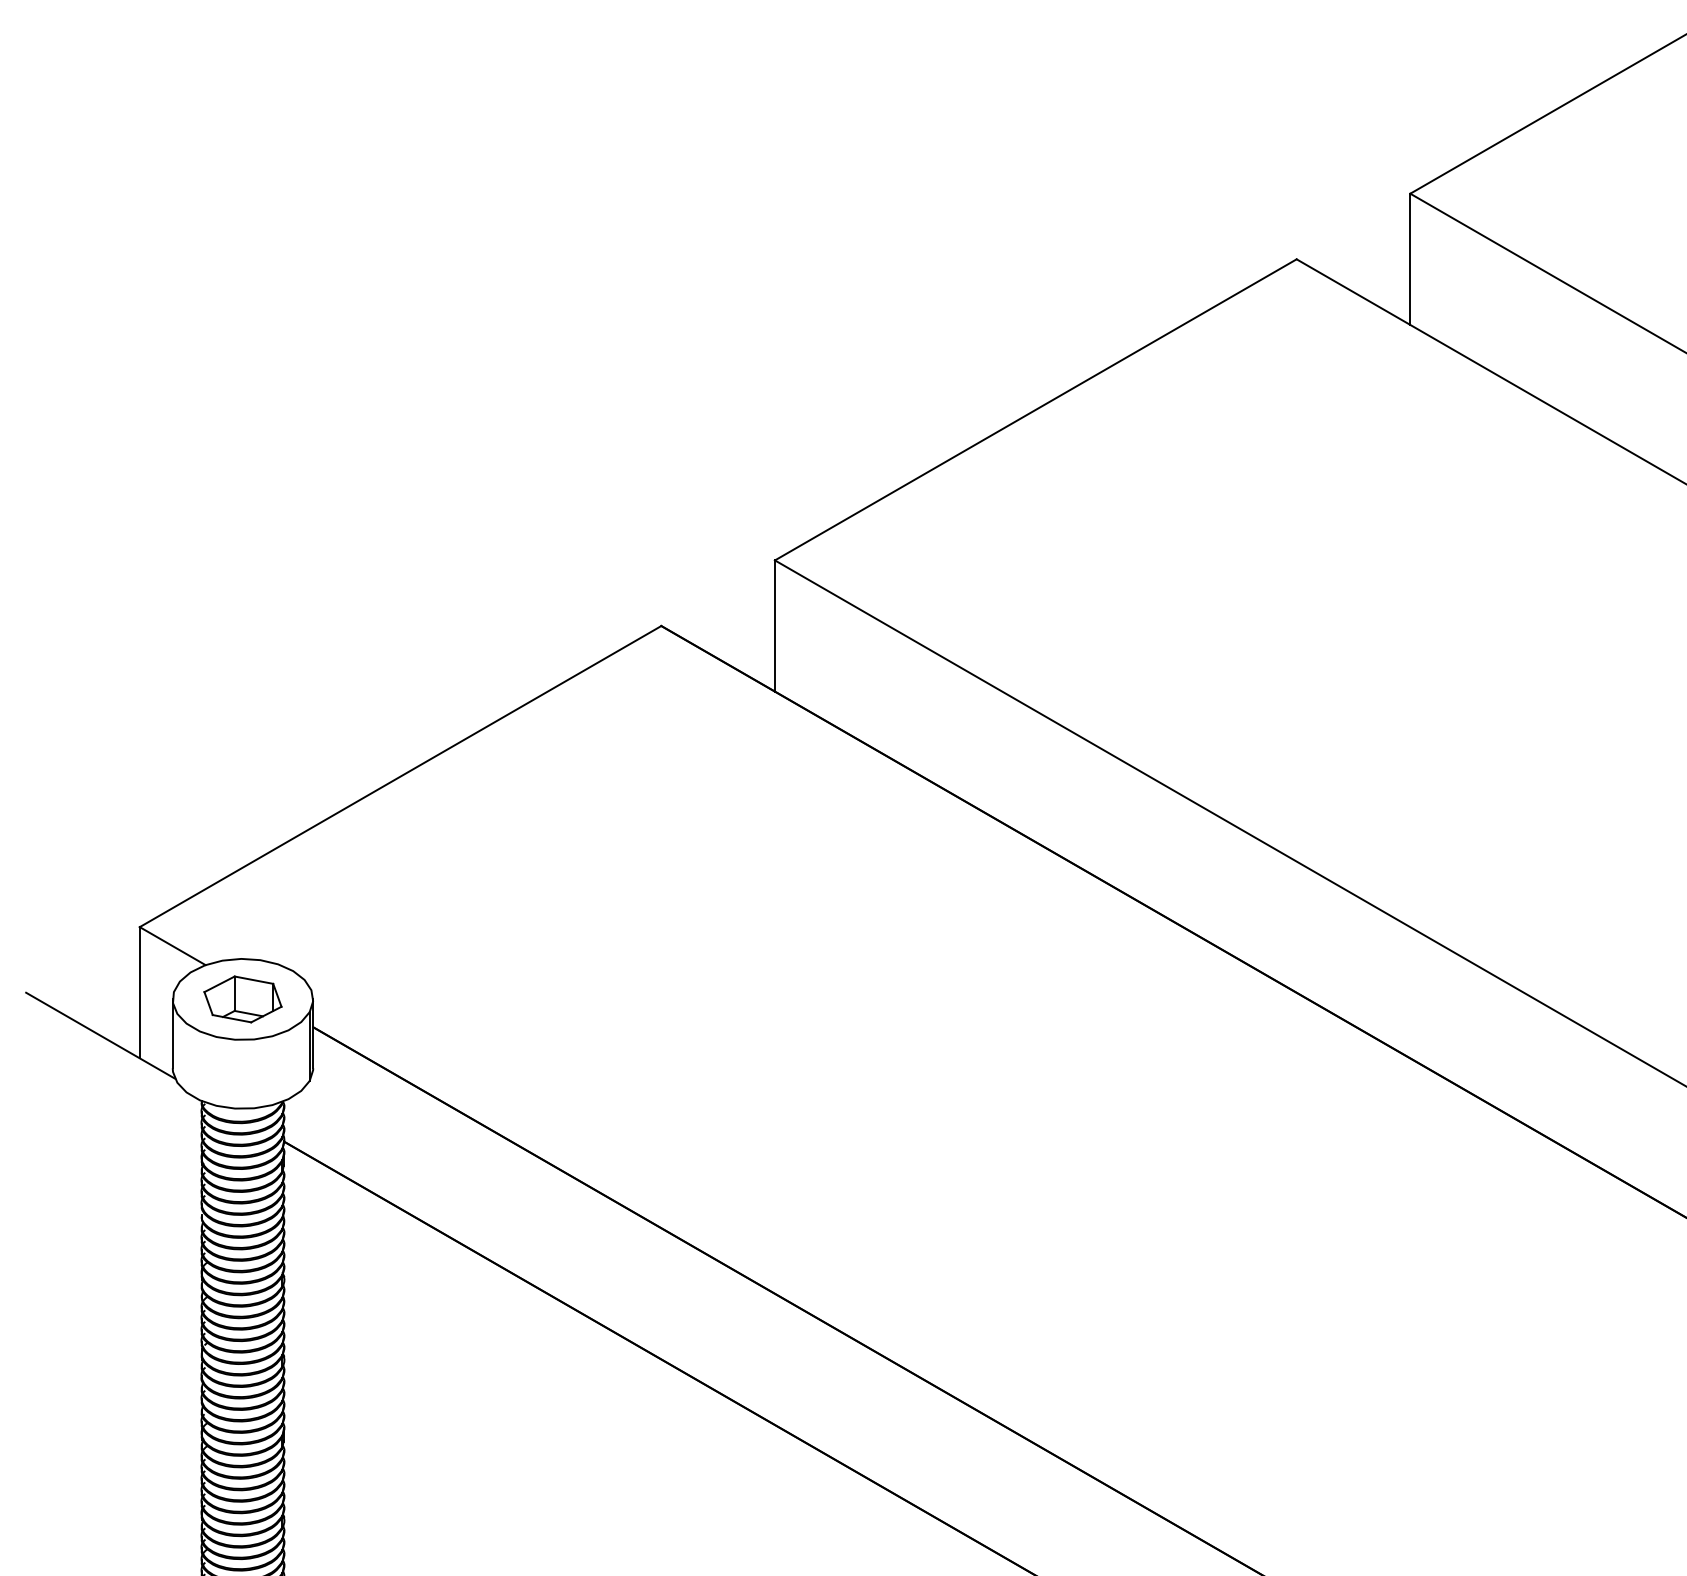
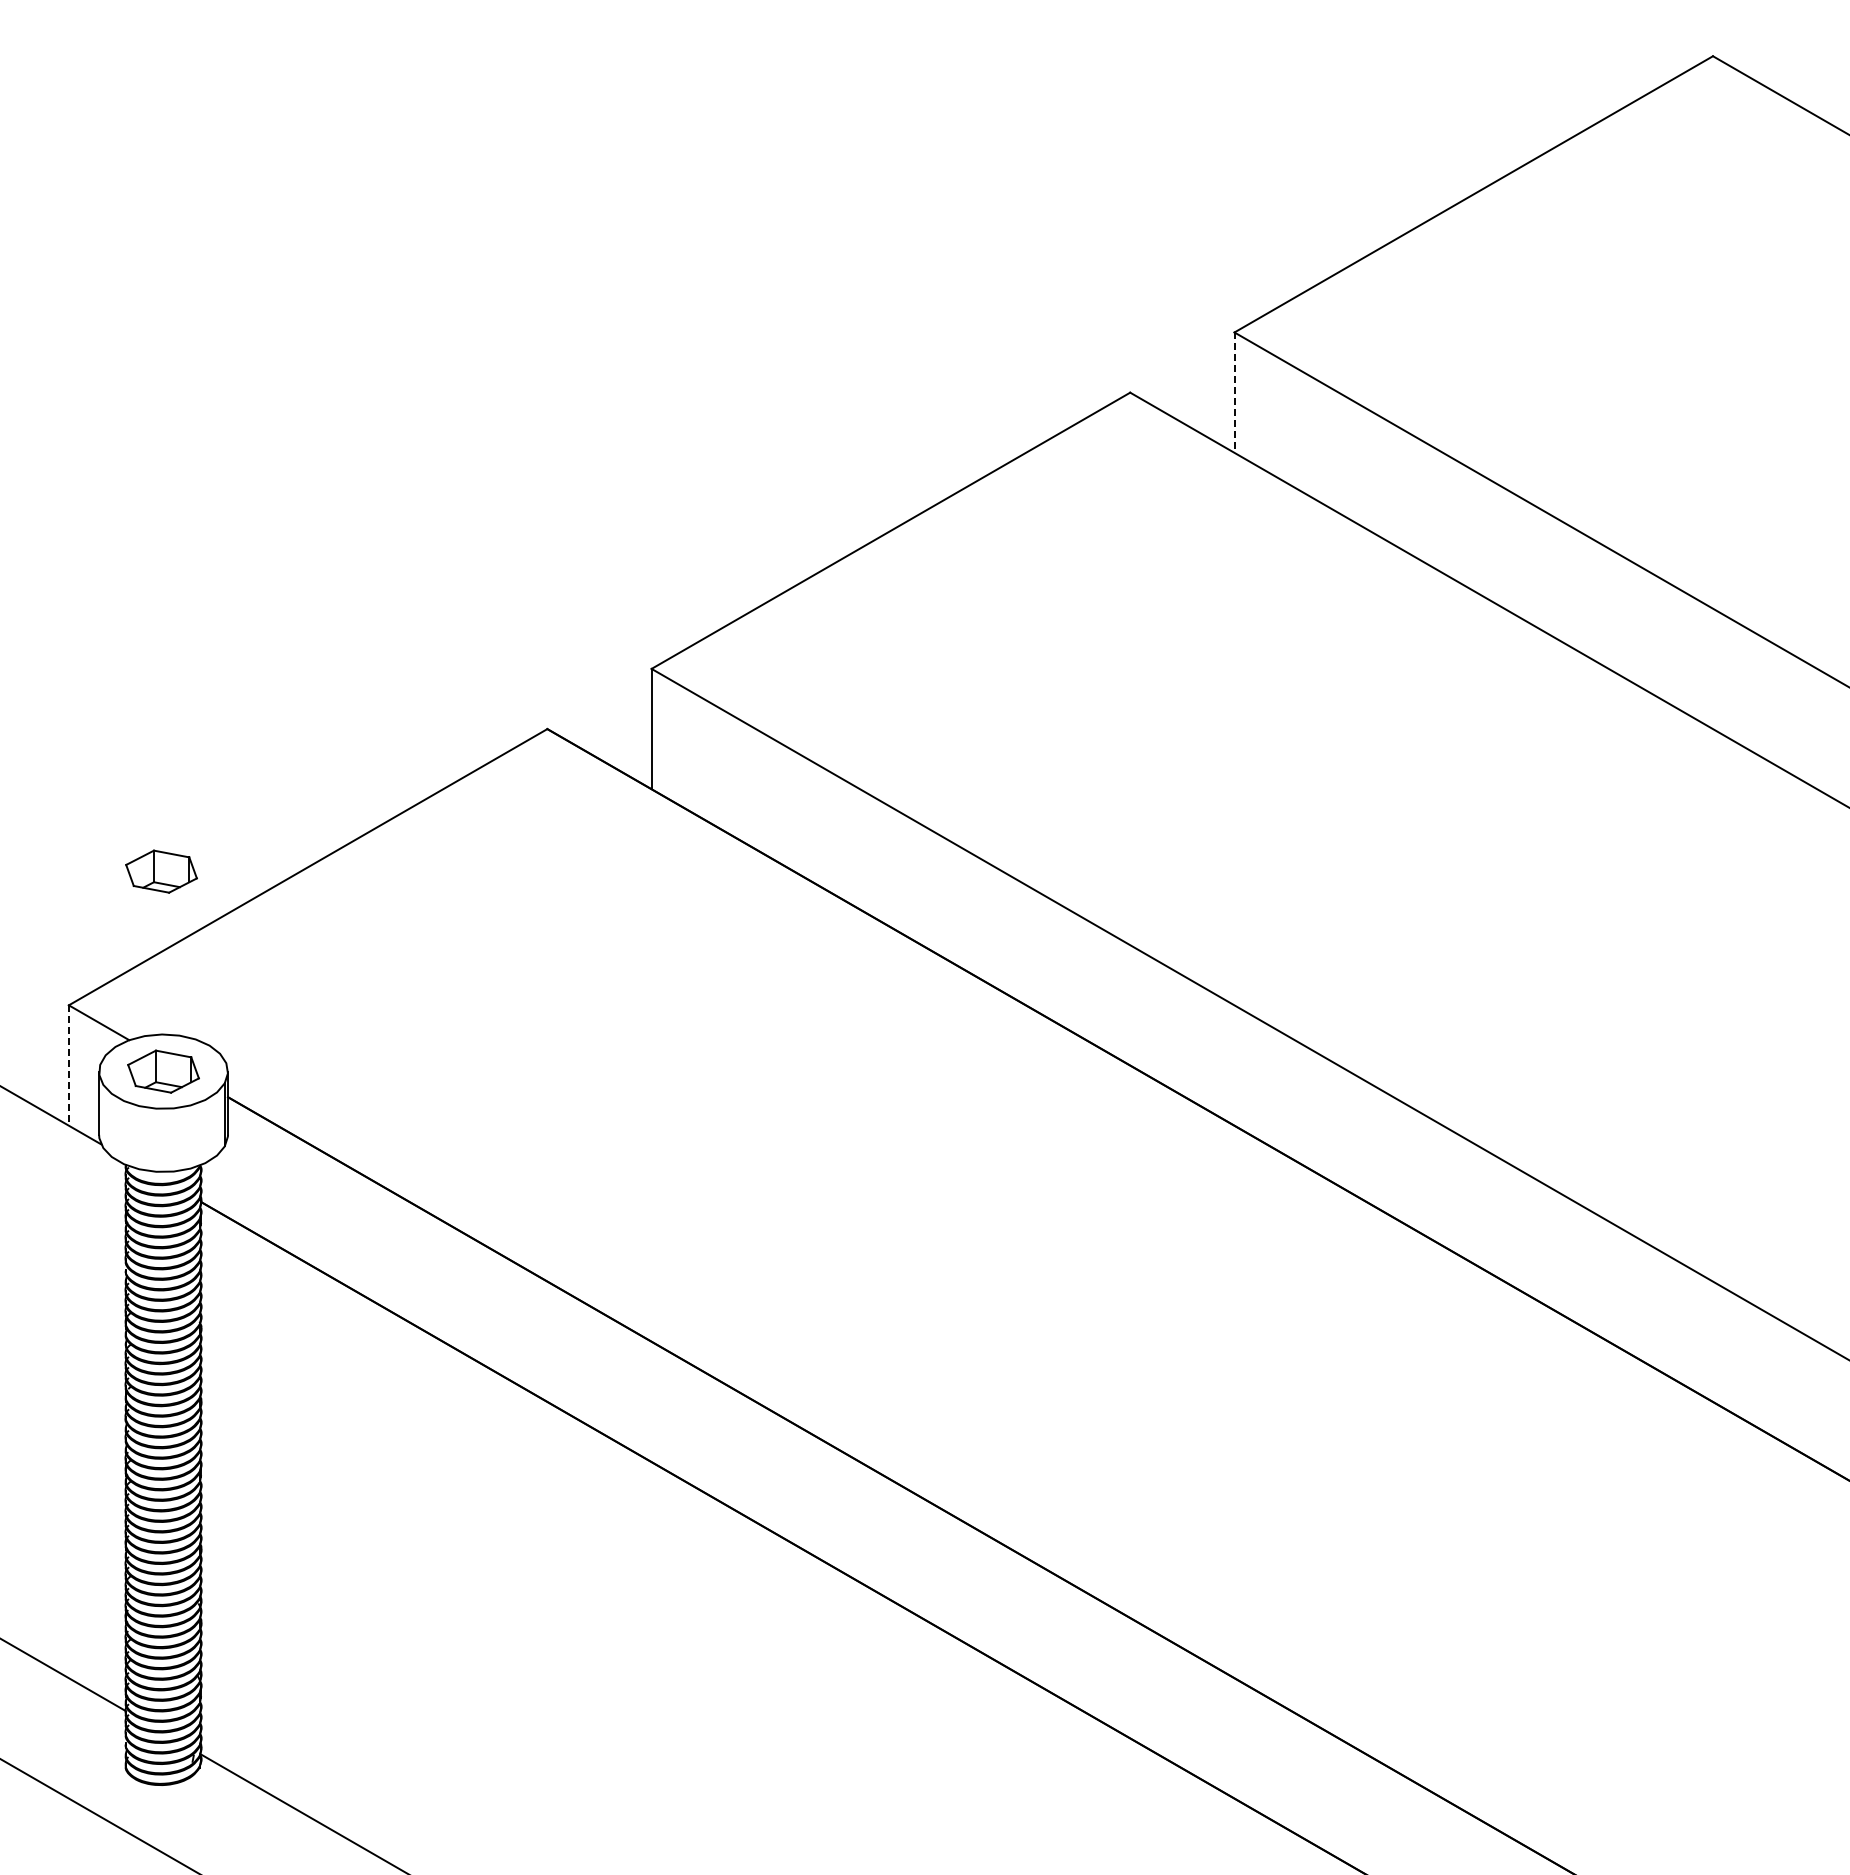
line: (1410, 260) -> (1234, 393), solid -> dashed
part: (240, 781) -> (161, 871), added
line: (139, 993) -> (68, 1066), solid -> dashed

